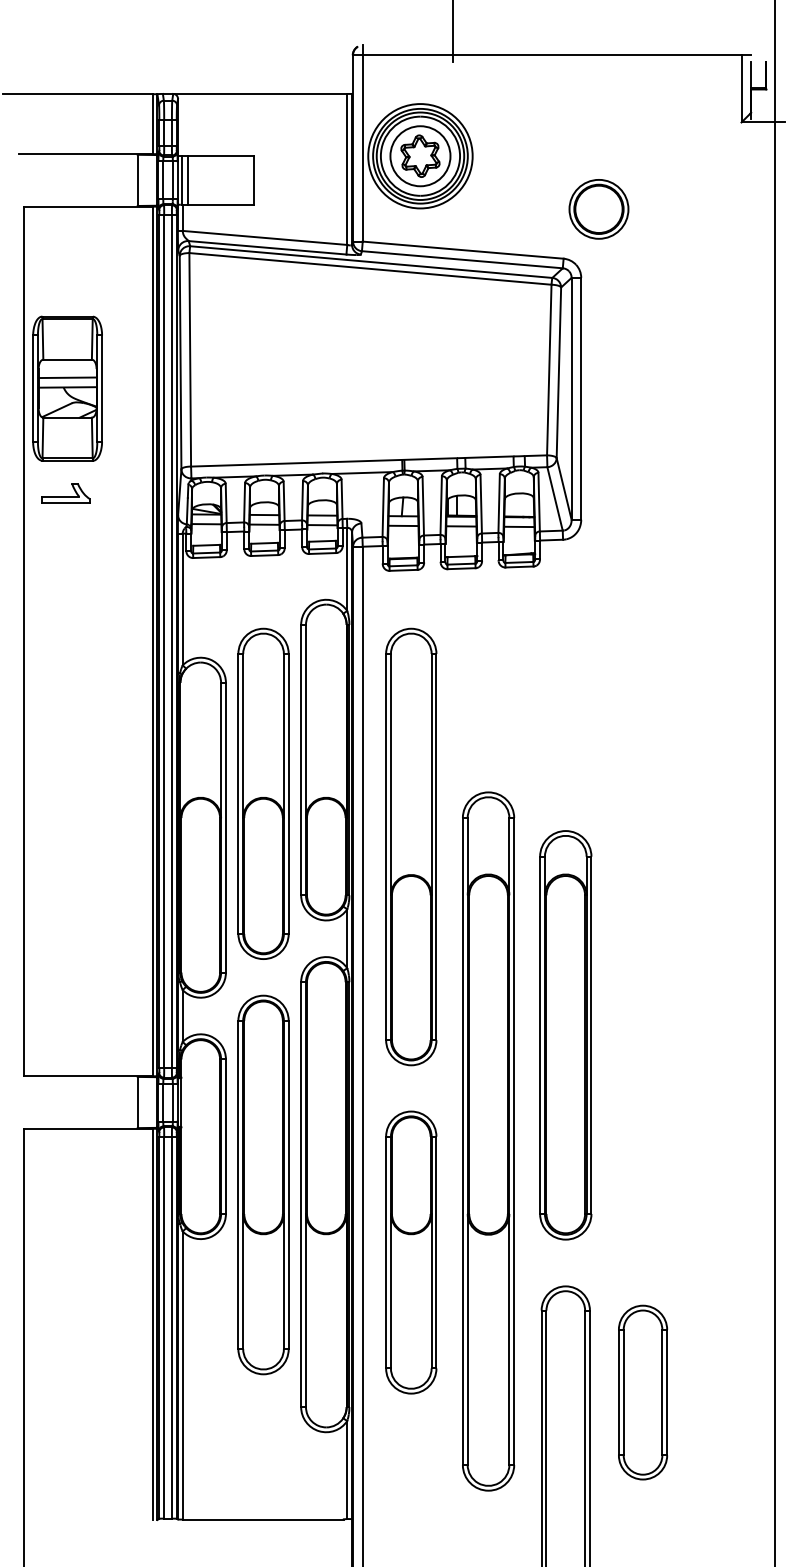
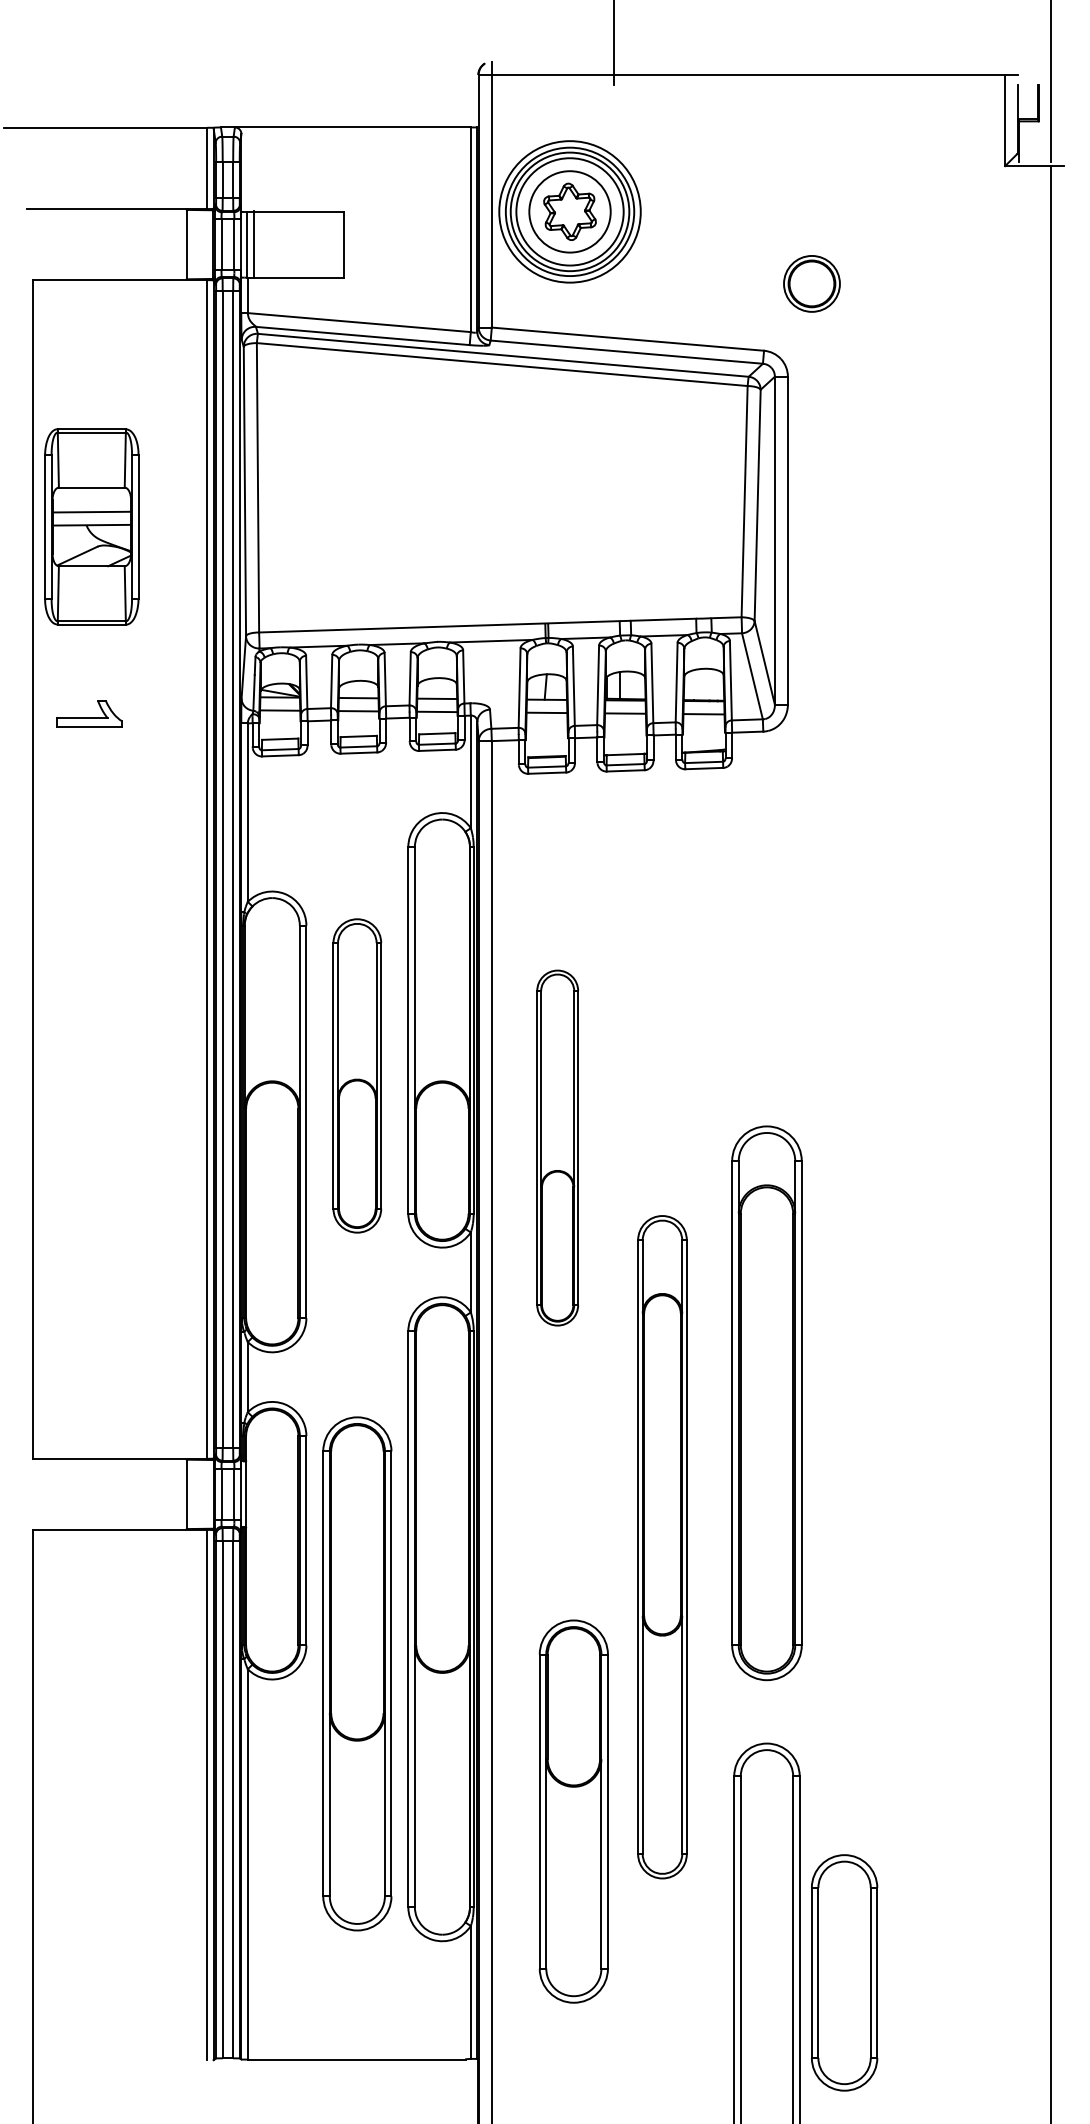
part: (598, 209) -> (811, 284), size x0.7
part: (65, 493) -> (88, 713), moved
part: (263, 793) -> (357, 1075), size x0.7
part: (411, 846) -> (557, 1147), size x0.6
part: (488, 1141) -> (662, 1547), size x0.7
part: (263, 1184) -> (357, 1673), moved
part: (411, 1252) -> (574, 1811), moved
part: (642, 1392) -> (843, 1972), moved

